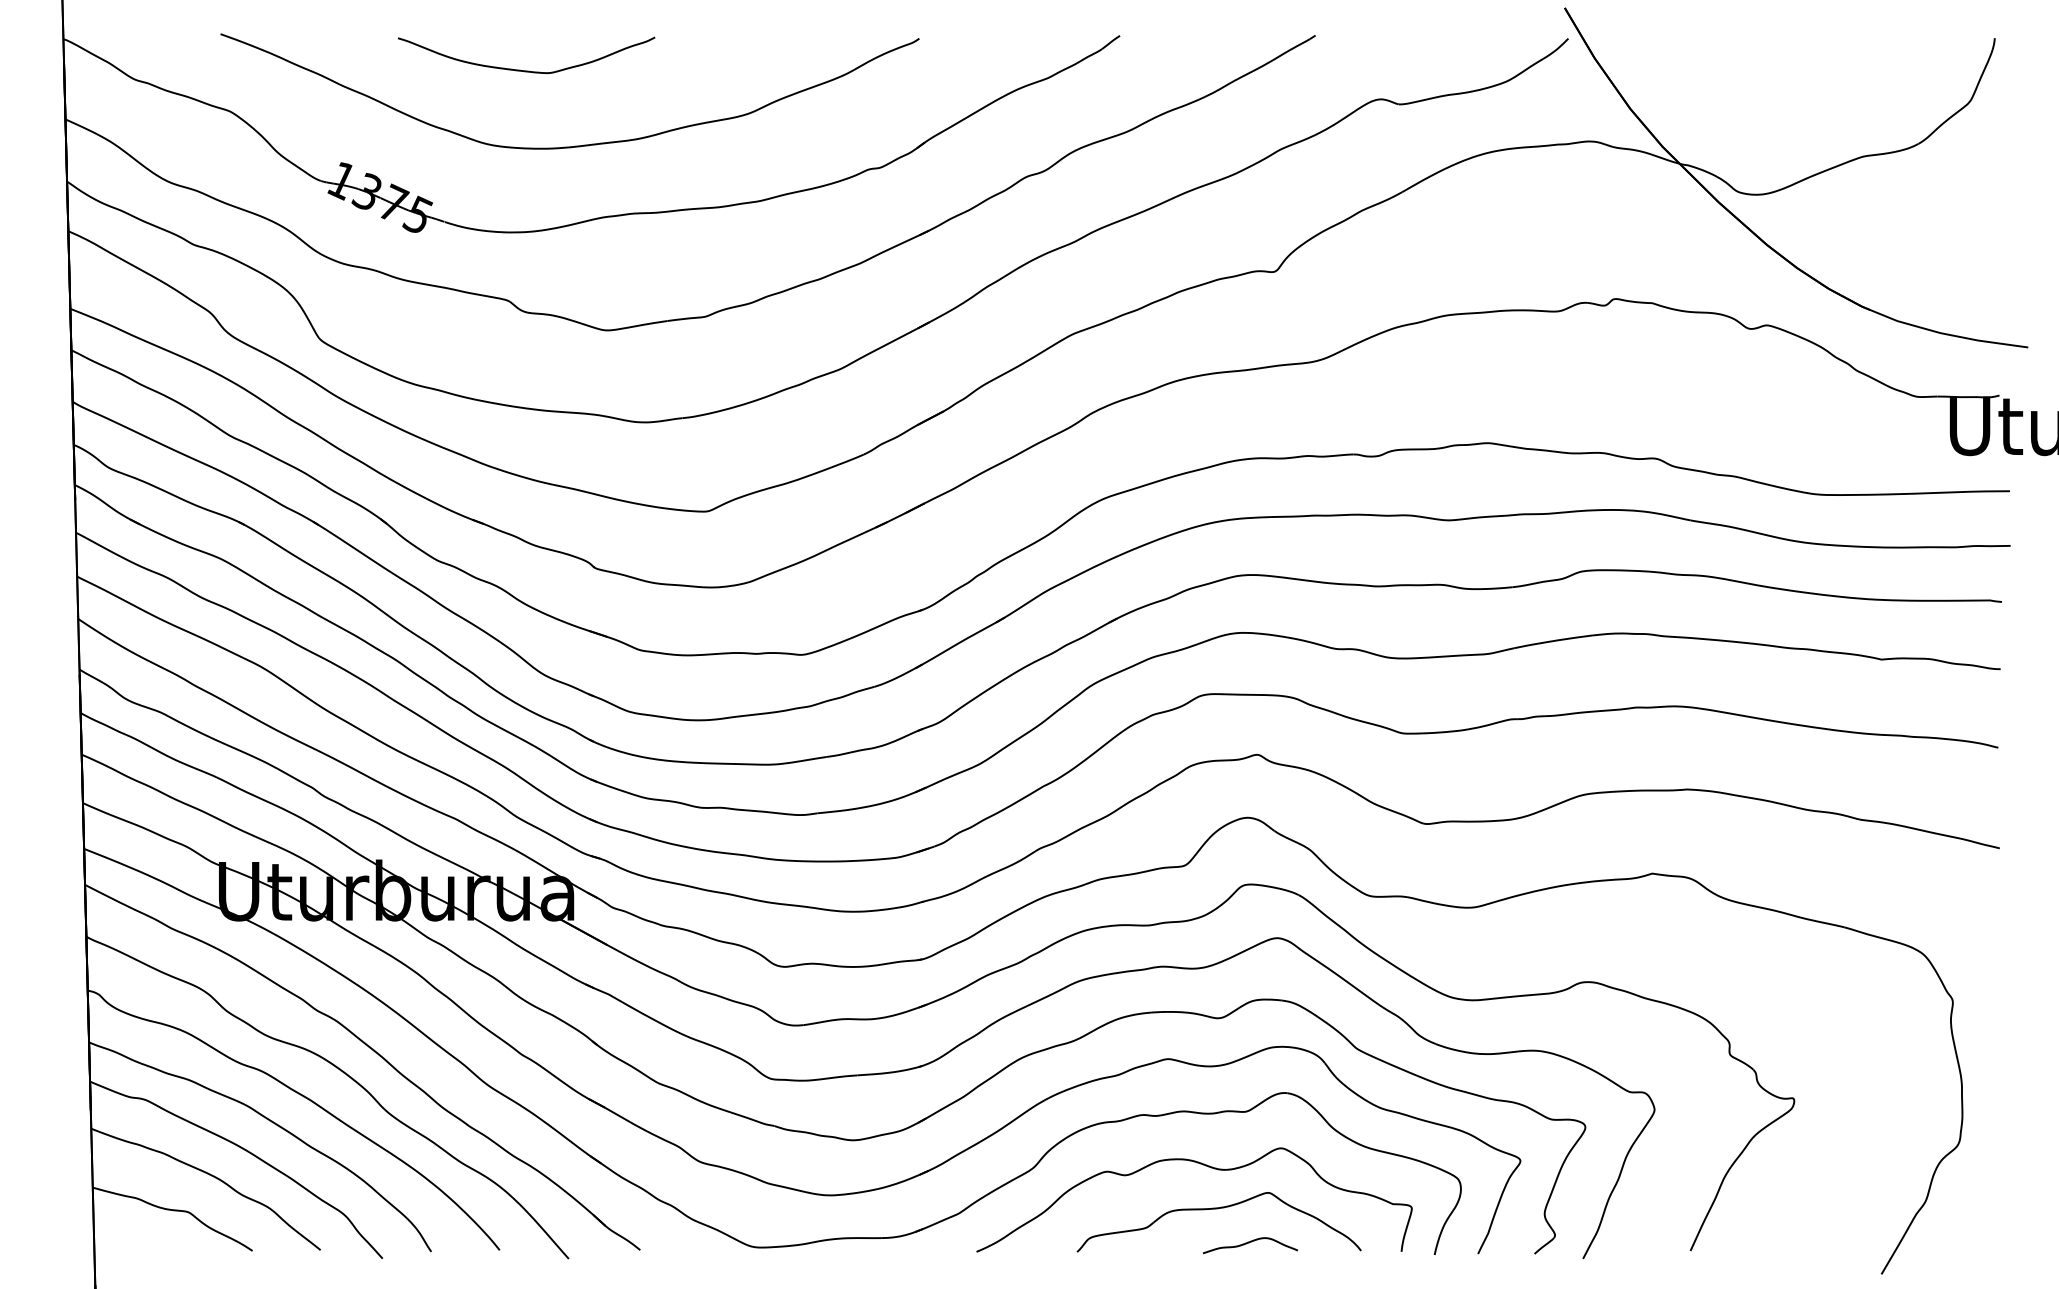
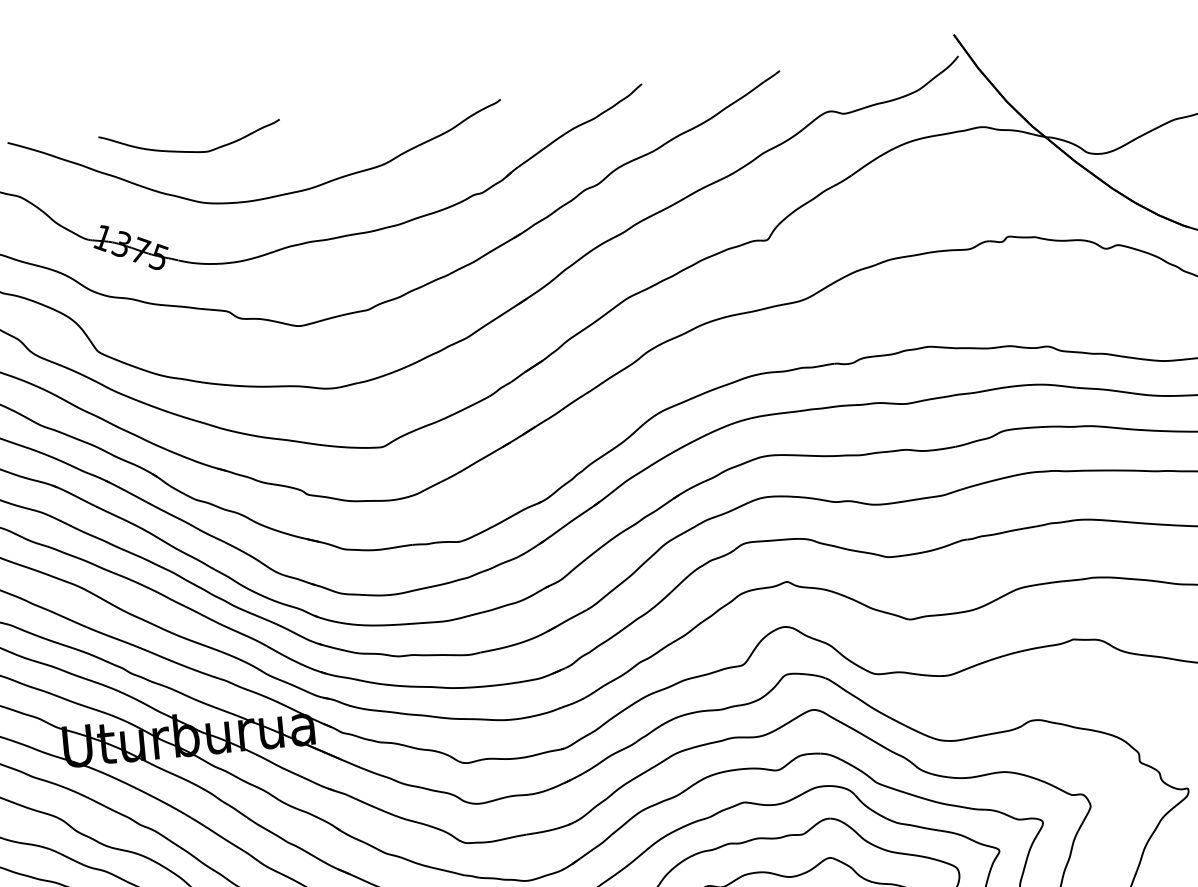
curve: (526, 70) -> (191, 151), moved

